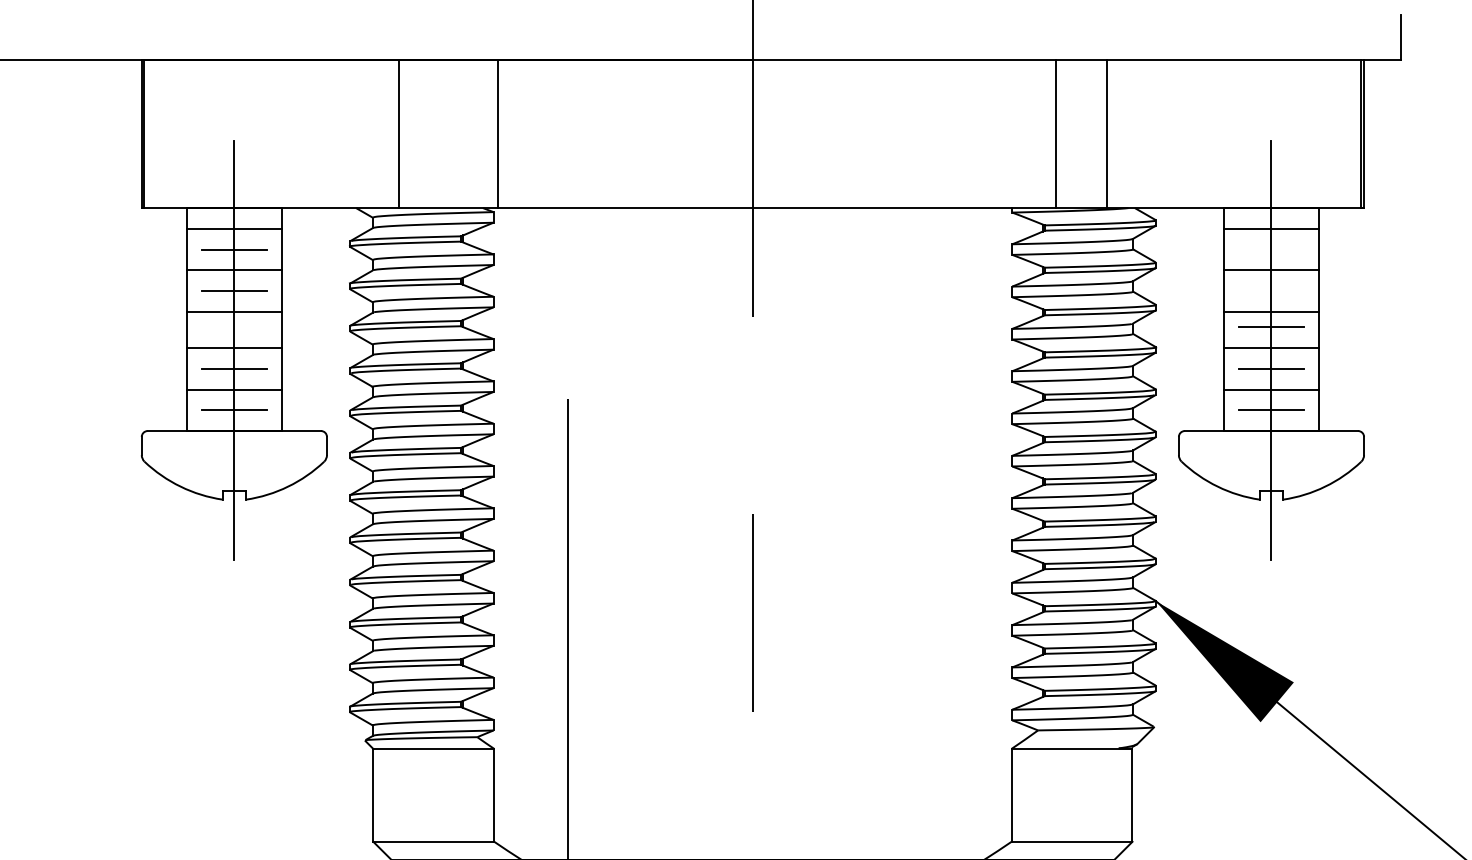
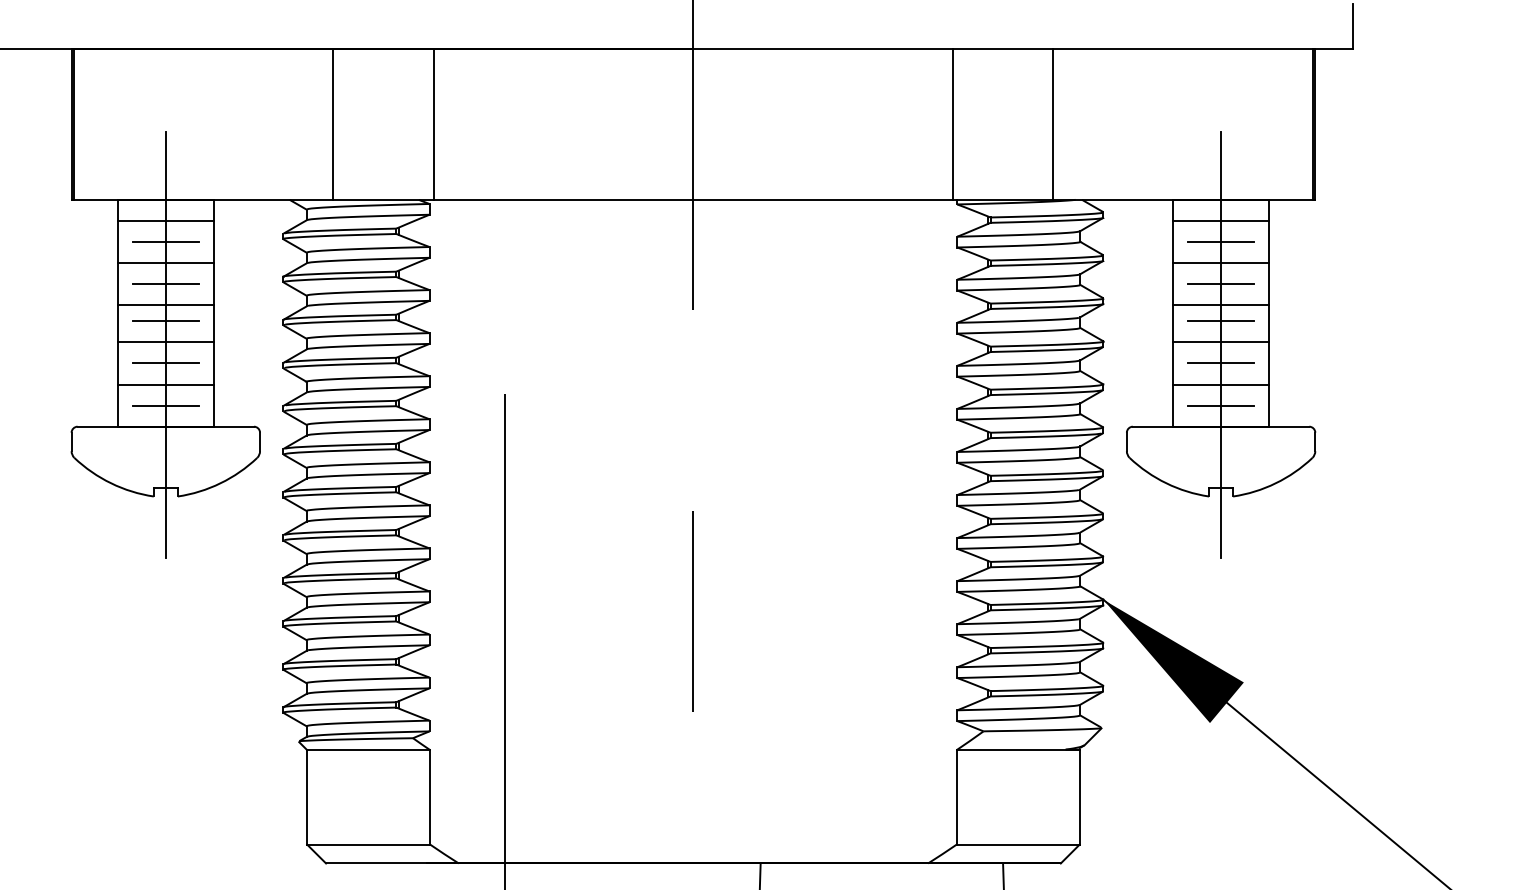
line: (1055, 134) -> (952, 124), moved
line: (1270, 249) -> (1220, 242), added
line: (1270, 291) -> (1220, 284), added
line: (234, 327) -> (165, 321), added

